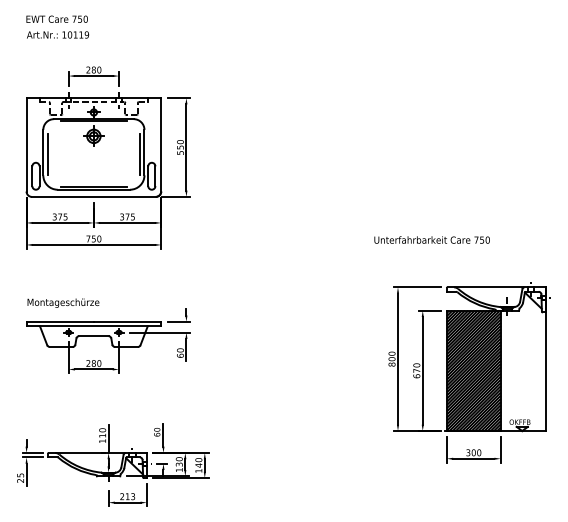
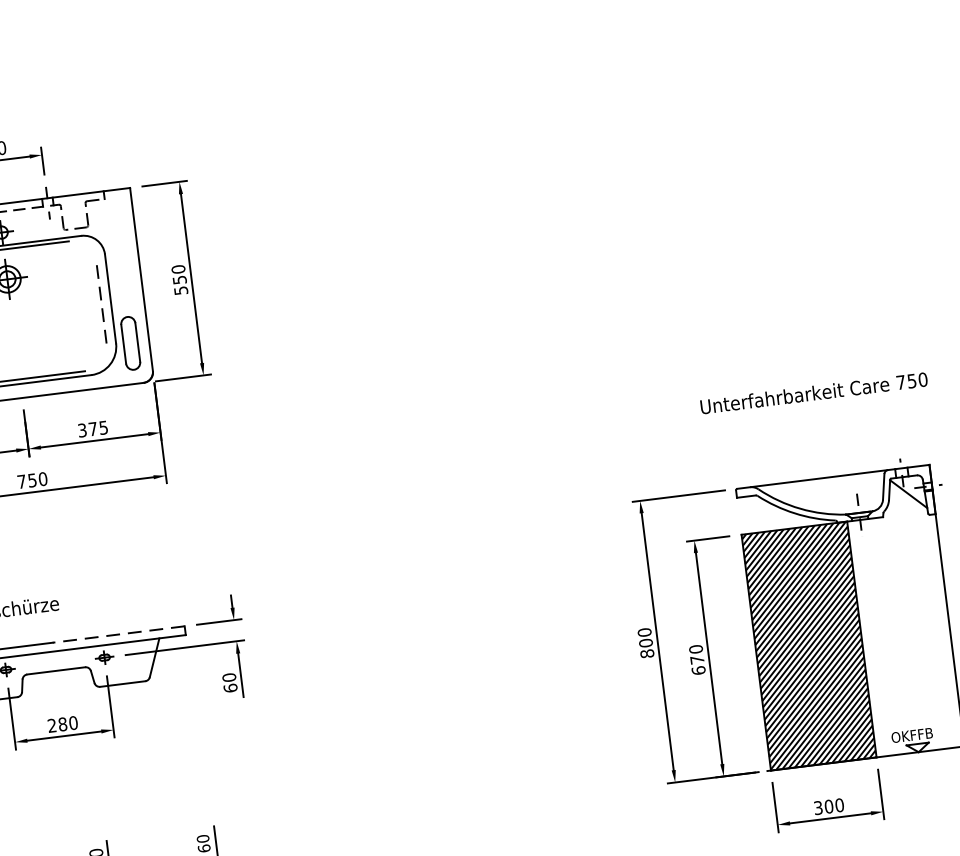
line: (139, 154) -> (101, 303), solid -> dashed
text: (431, 239) -> (812, 392), moved
line: (127, 321) -> (118, 633), solid -> dashed

